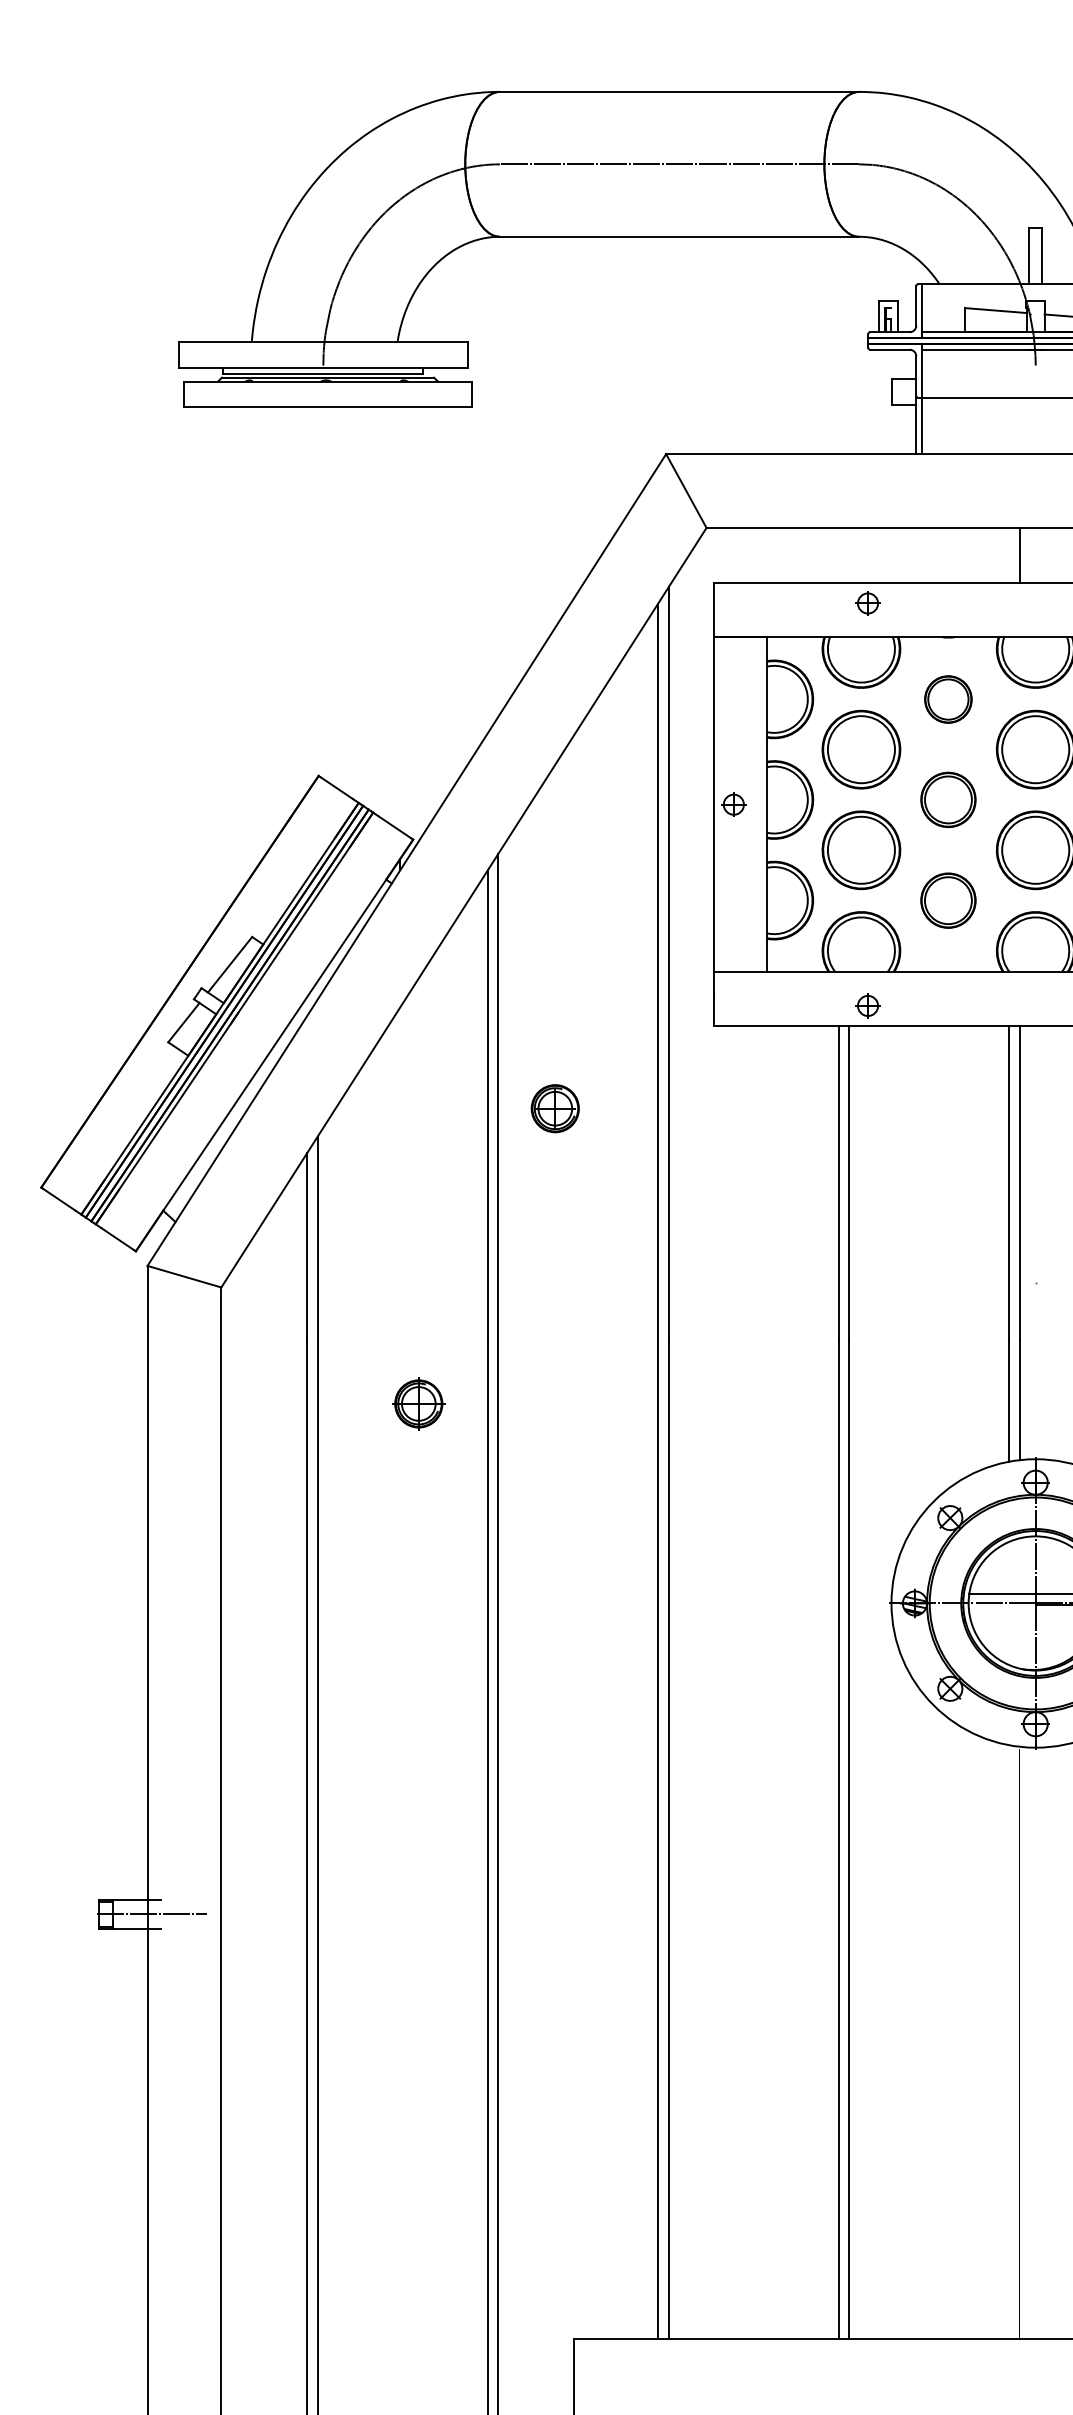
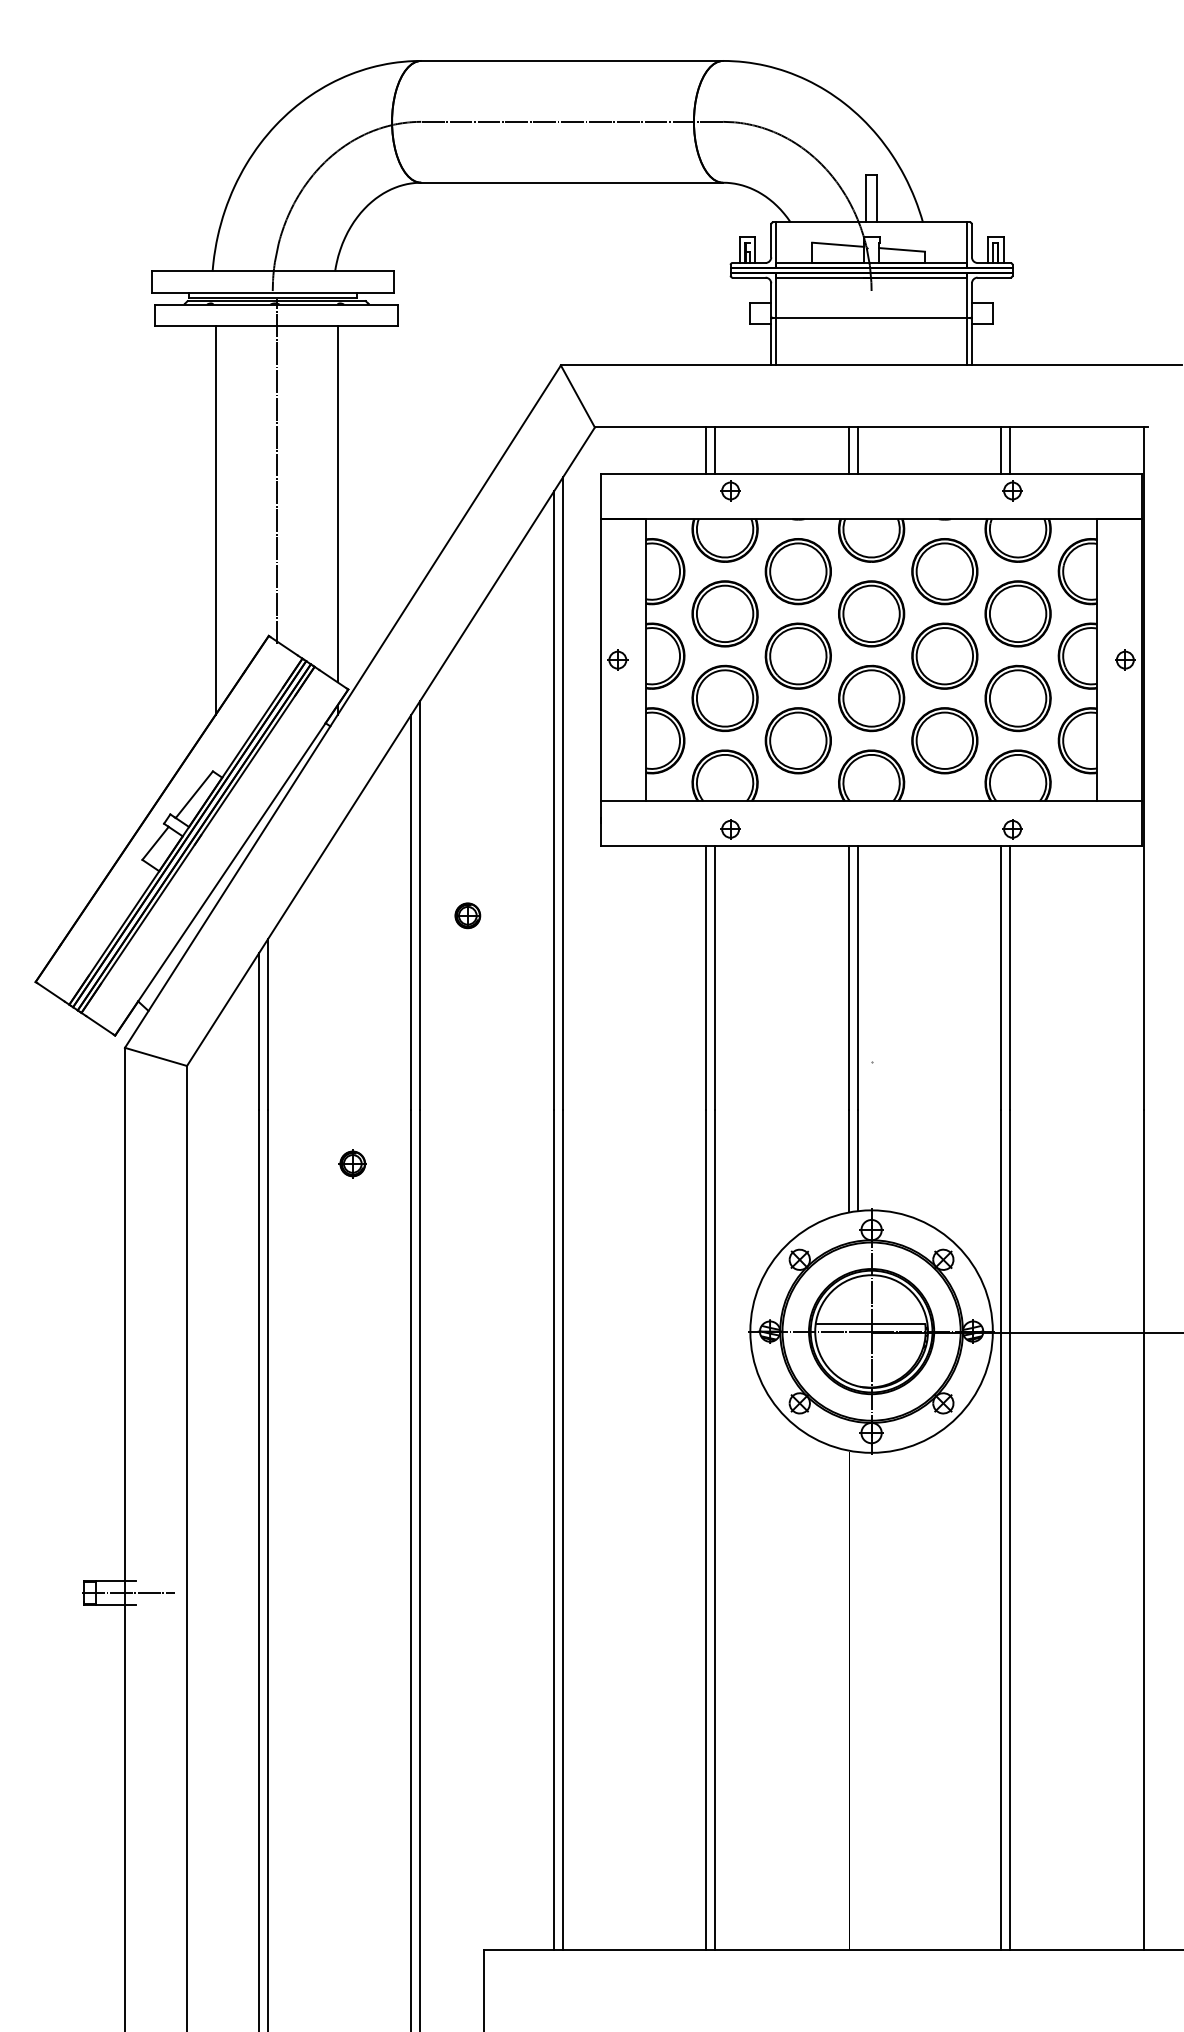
line: (839, 555) -> (706, 450), added
line: (848, 555) -> (714, 450), added
line: (1009, 555) -> (849, 450), added
line: (327, 579) -> (276, 470), added
line: (400, 618) -> (337, 503), added
line: (255, 637) -> (215, 519), added
part: (947, 699) -> (797, 571), size x1.67
part: (947, 799) -> (797, 655), size x1.43
part: (947, 900) -> (797, 740), size x1.43
part: (554, 1108) -> (467, 915), size x0.62
part: (418, 1403) -> (352, 1163), size x0.62

